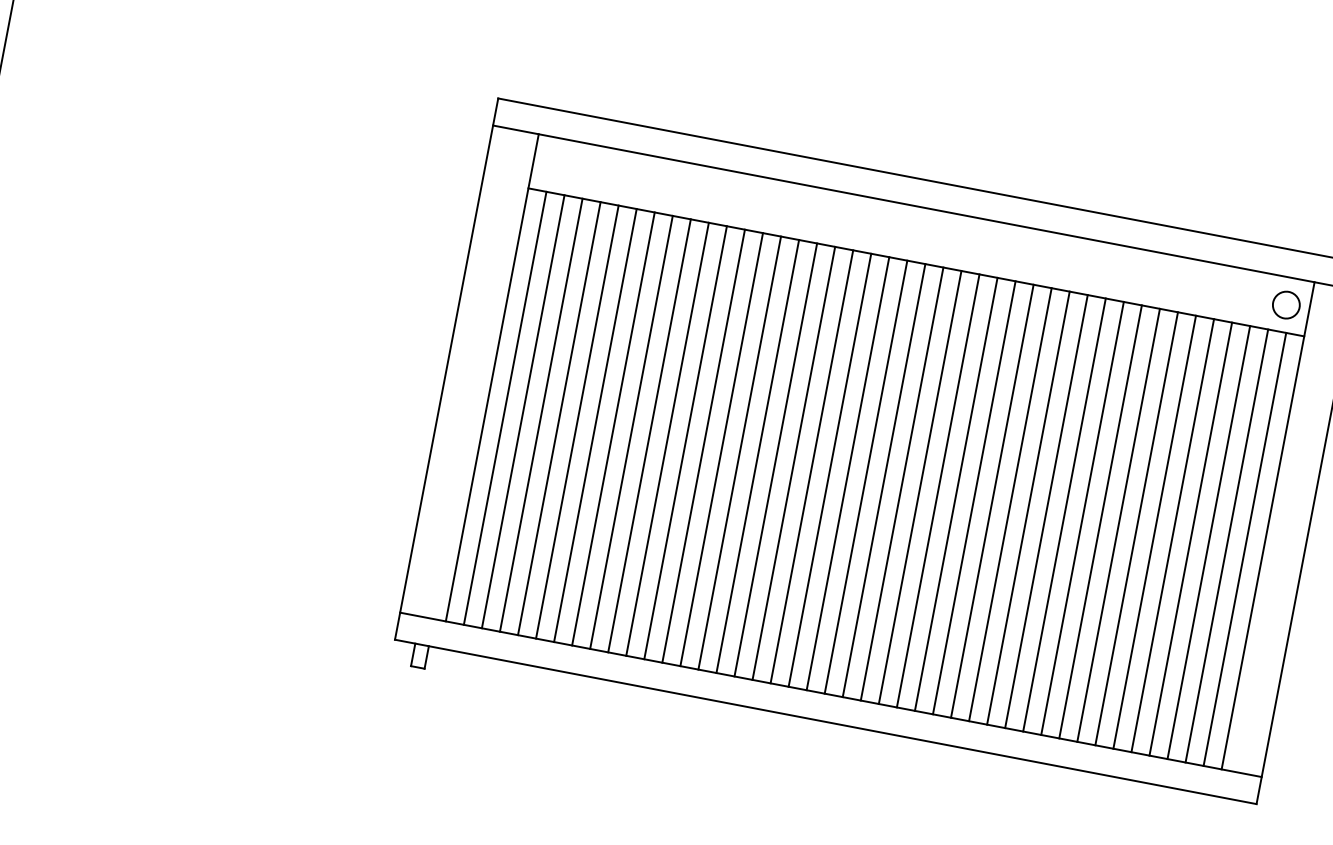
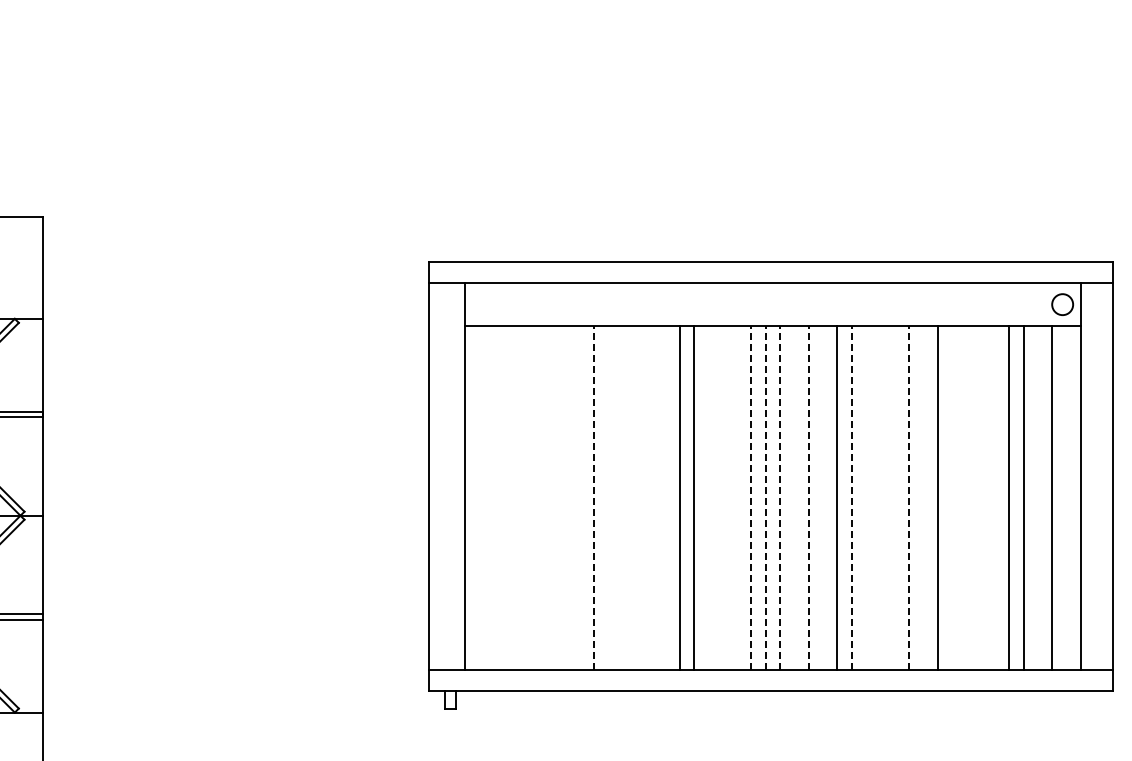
line: (505, 407) -> (479, 497), removed
line: (523, 411) -> (493, 497), removed
line: (540, 414) -> (507, 497), removed
line: (559, 418) -> (522, 497), removed
line: (577, 421) -> (536, 497), removed
line: (595, 424) -> (550, 497), removed
line: (613, 428) -> (565, 497), removed
line: (631, 431) -> (579, 497), removed
line: (649, 435) -> (593, 497), solid -> dashed
line: (668, 438) -> (608, 497), removed
line: (685, 442) -> (622, 497), removed
line: (703, 445) -> (636, 497), removed
line: (722, 449) -> (651, 497), removed
line: (739, 452) -> (665, 497), removed
line: (794, 462) -> (708, 497), removed
line: (811, 466) -> (722, 497), removed
line: (830, 469) -> (737, 497), removed
line: (848, 473) -> (751, 497), solid -> dashed
line: (865, 476) -> (765, 497), solid -> dashed
line: (884, 480) -> (780, 497), solid -> dashed
line: (902, 483) -> (794, 497), removed
line: (919, 486) -> (808, 497), solid -> dashed
line: (938, 490) -> (823, 497), removed
line: (974, 497) -> (851, 497), solid -> dashed
line: (993, 500) -> (866, 497), removed
line: (1010, 504) -> (880, 497), removed
line: (1028, 507) -> (894, 497), removed
line: (1047, 511) -> (909, 497), solid -> dashed
line: (1064, 514) -> (923, 497), removed
line: (1101, 521) -> (952, 497), removed
line: (1118, 524) -> (966, 497), removed
line: (1136, 528) -> (980, 497), removed
line: (1154, 531) -> (994, 497), removed
line: (1208, 541) -> (1037, 497), removed
line: (1244, 548) -> (1066, 497), removed

